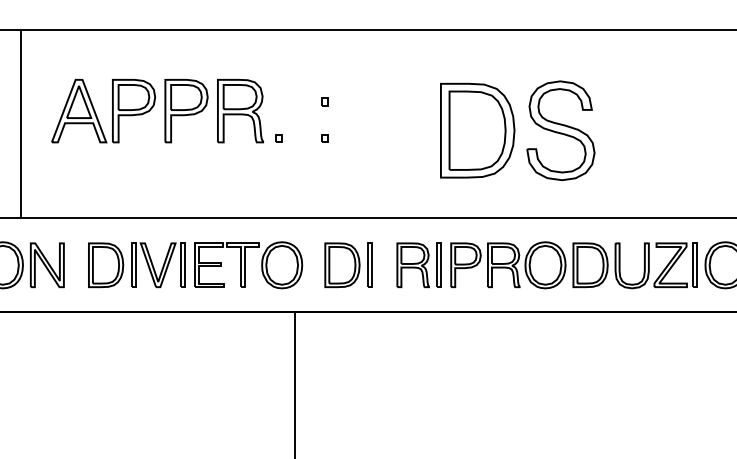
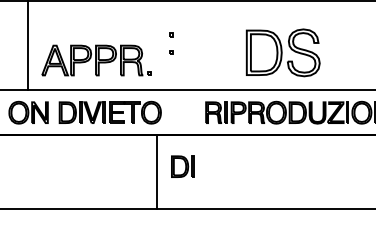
part: (166, 111) -> (96, 60), moved
part: (516, 129) -> (282, 52), moved
part: (347, 264) -> (182, 166), moved

